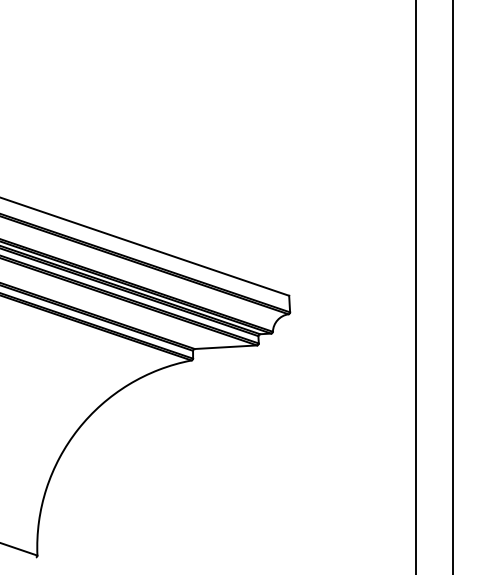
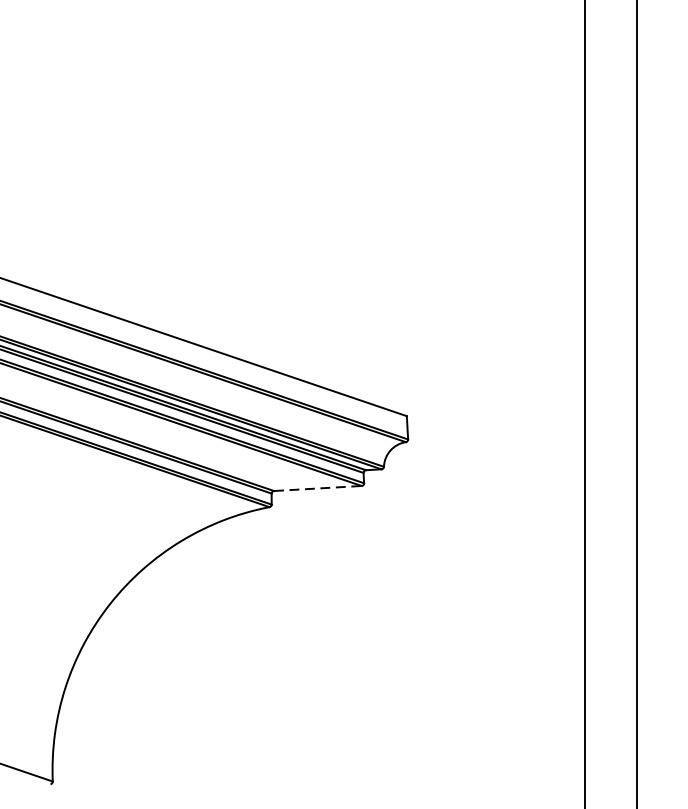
line: (226, 347) -> (318, 488), solid -> dashed

